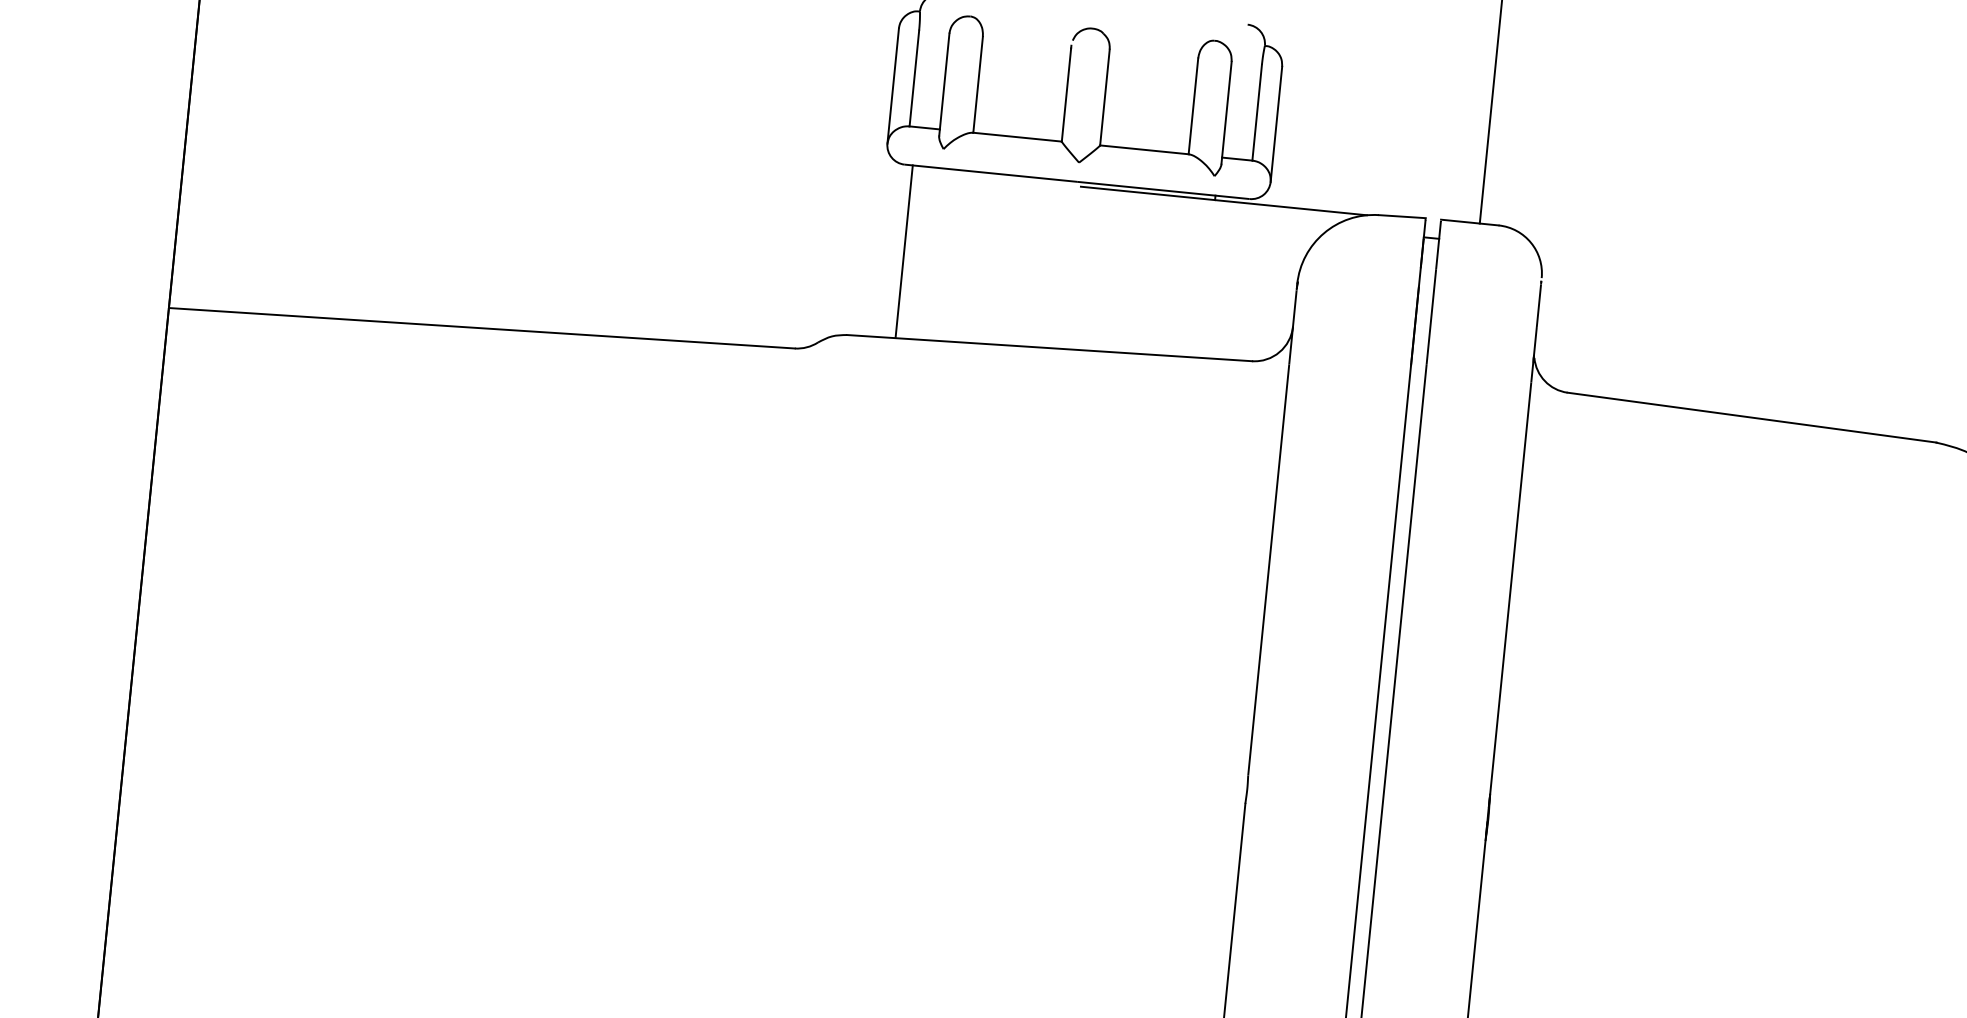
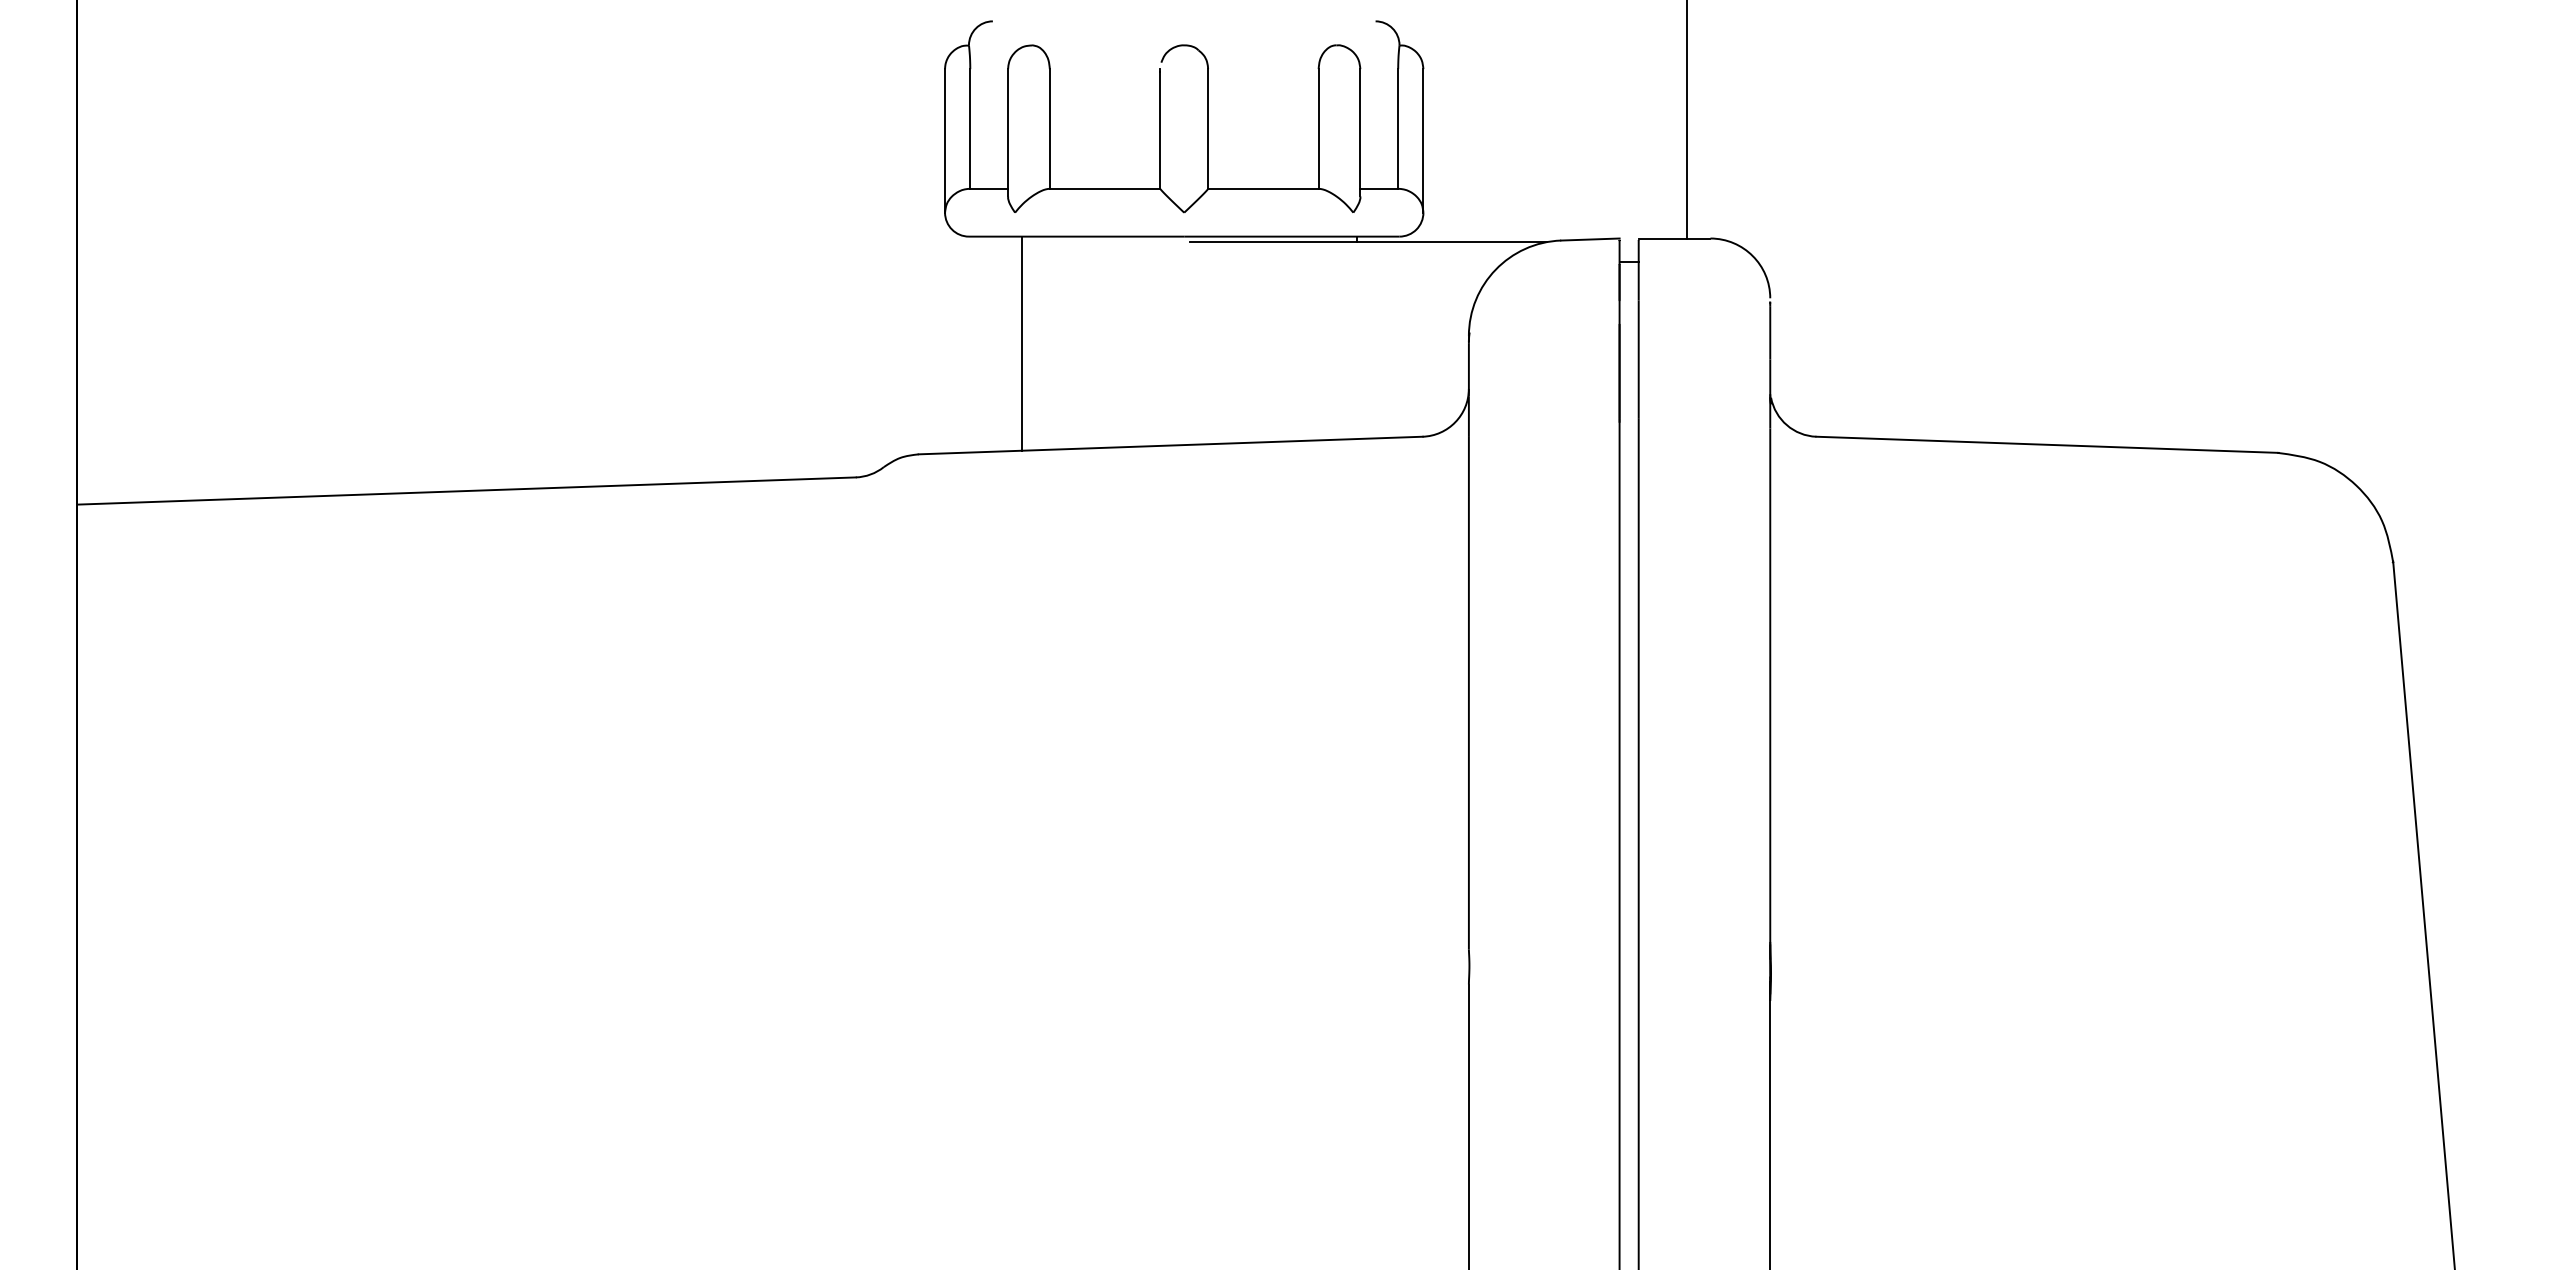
line: (904, 251) -> (1022, 343), moved

